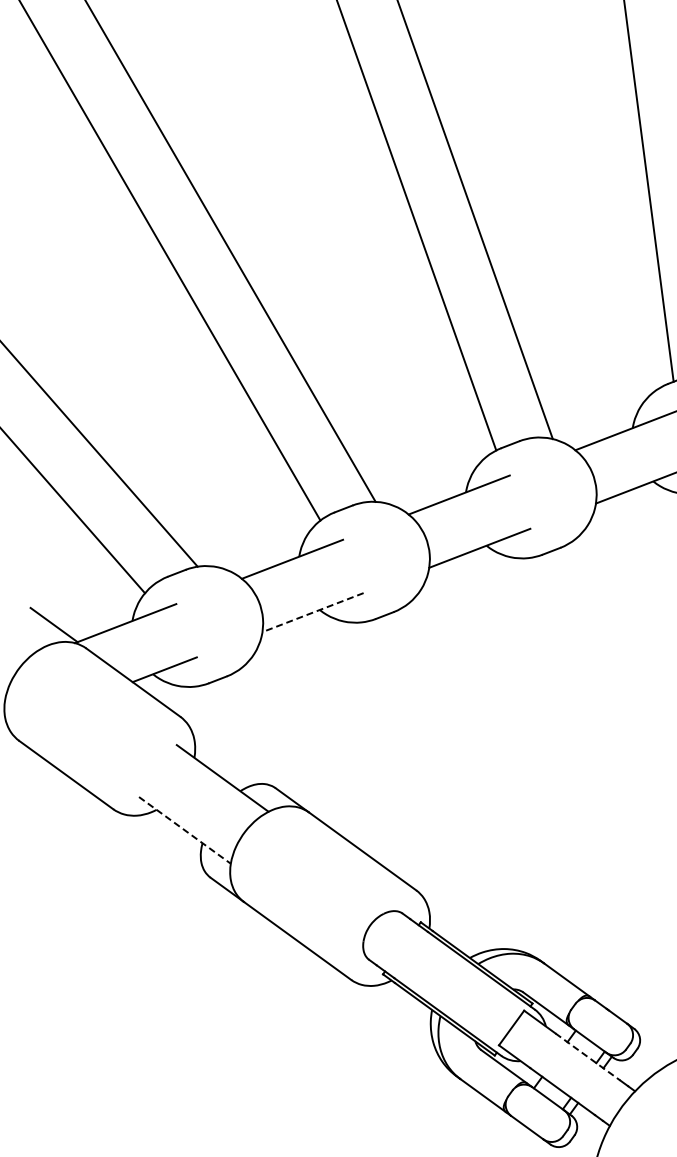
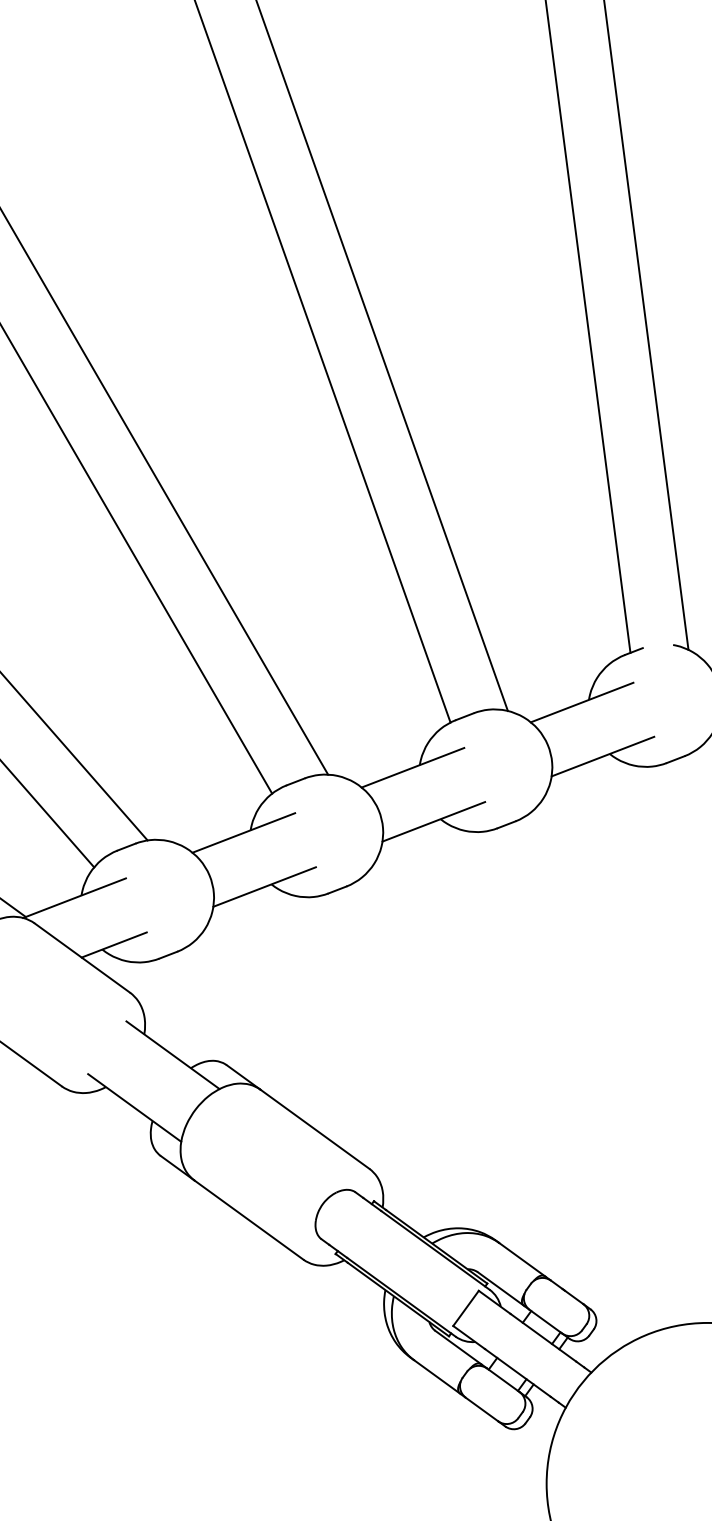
line: (312, 613) -> (264, 887), dashed -> solid
line: (184, 829) -> (134, 1107), dashed -> solid
line: (587, 1056) -> (543, 1337), dashed -> solid

